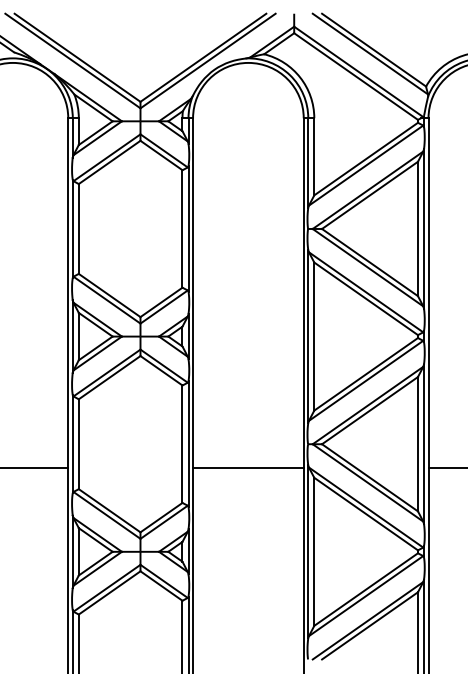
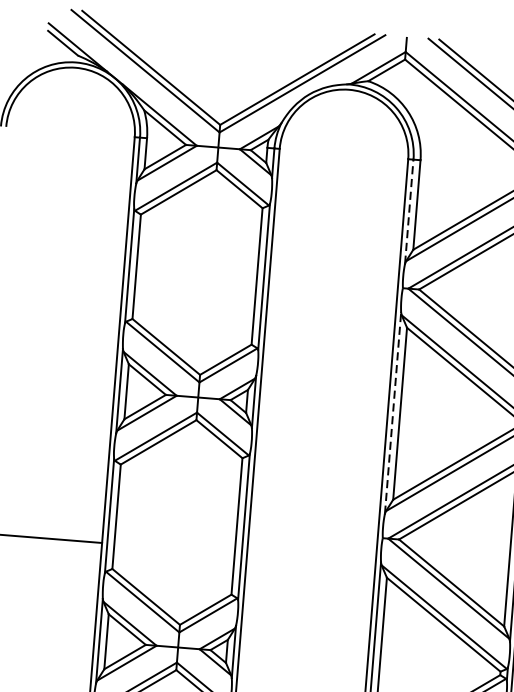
line: (308, 163) -> (409, 212), solid -> dashed
line: (308, 336) -> (393, 413), solid -> dashed
line: (248, 467) -> (311, 559), removed

